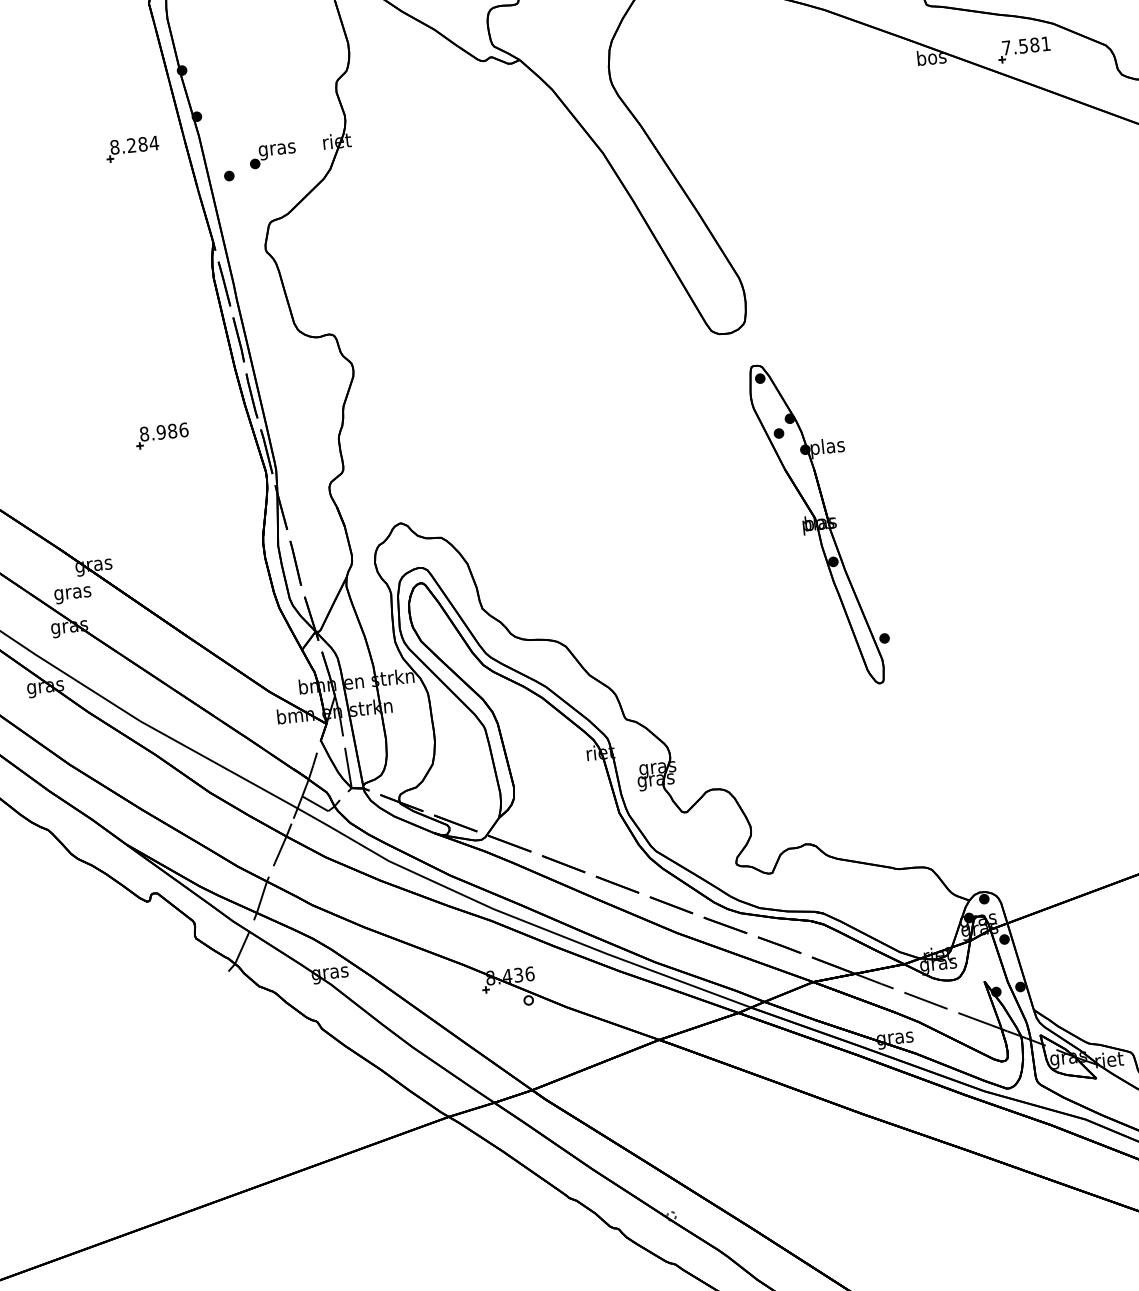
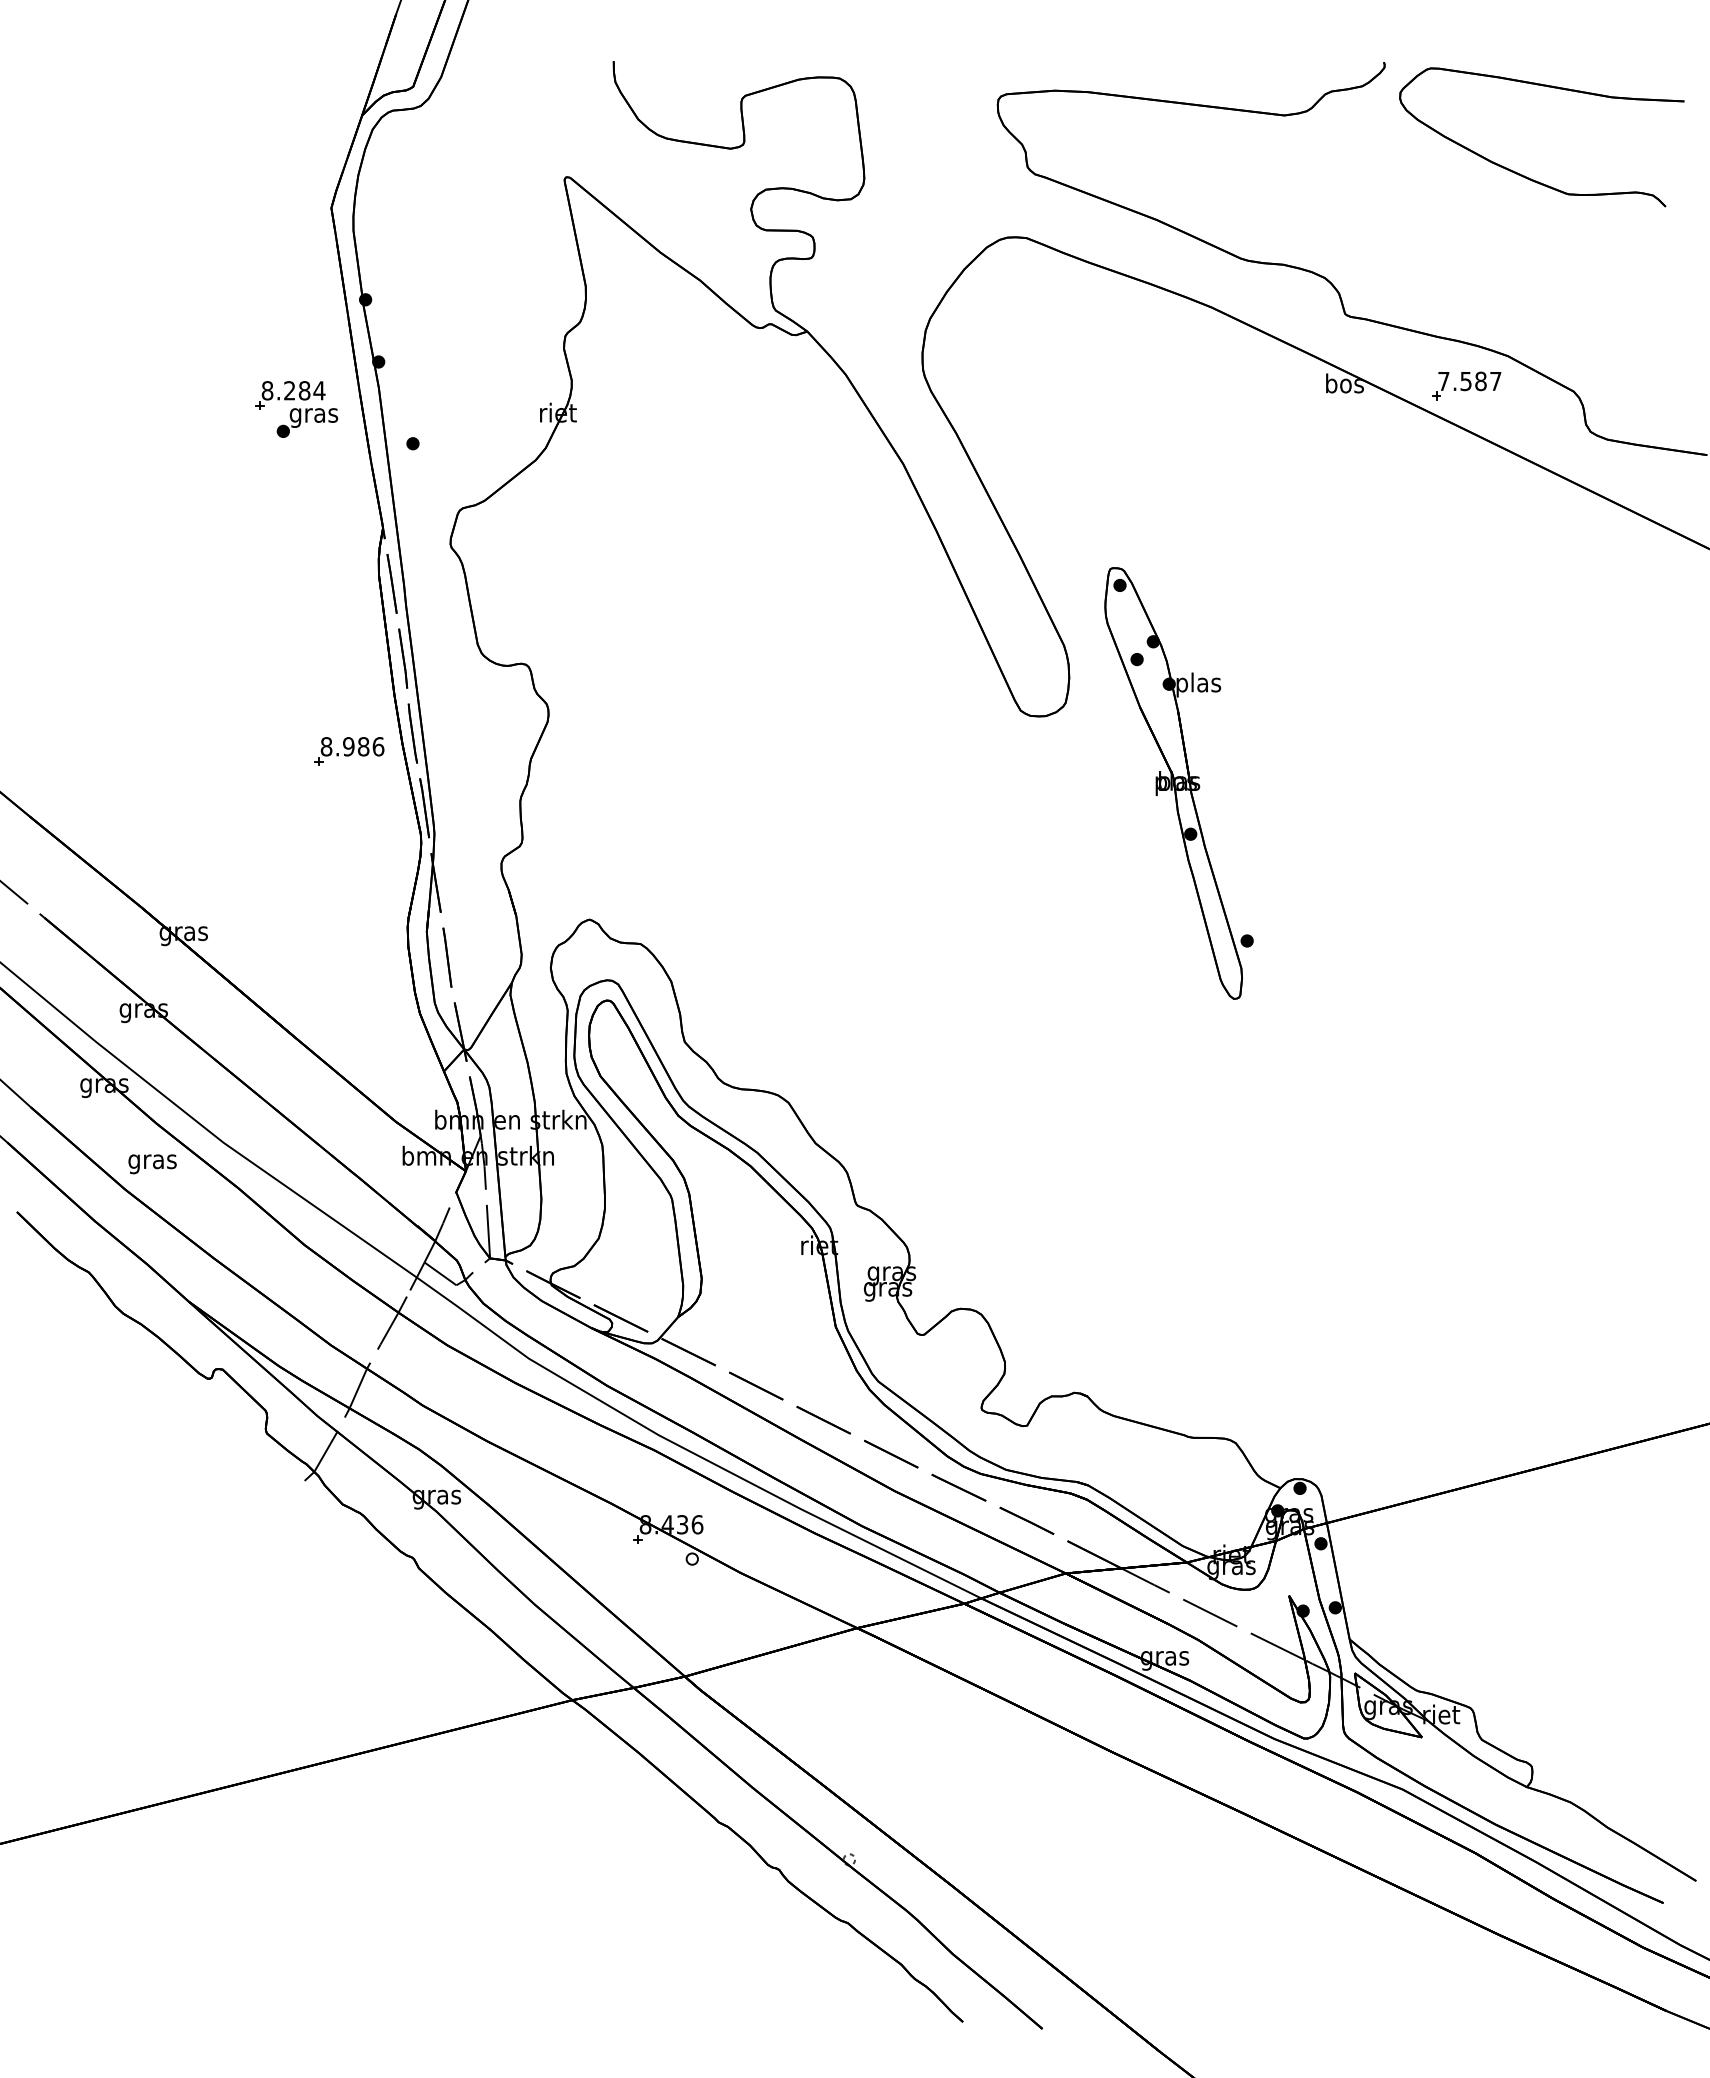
text: (1045, 43) -> (1495, 381), 7.581 -> 7.587
part: (272, 155) -> (307, 422), moved
part: (162, 435) -> (349, 751), moved
part: (820, 524) -> (1178, 783), moved
text: (72, 595) -> (152, 1164), moved

